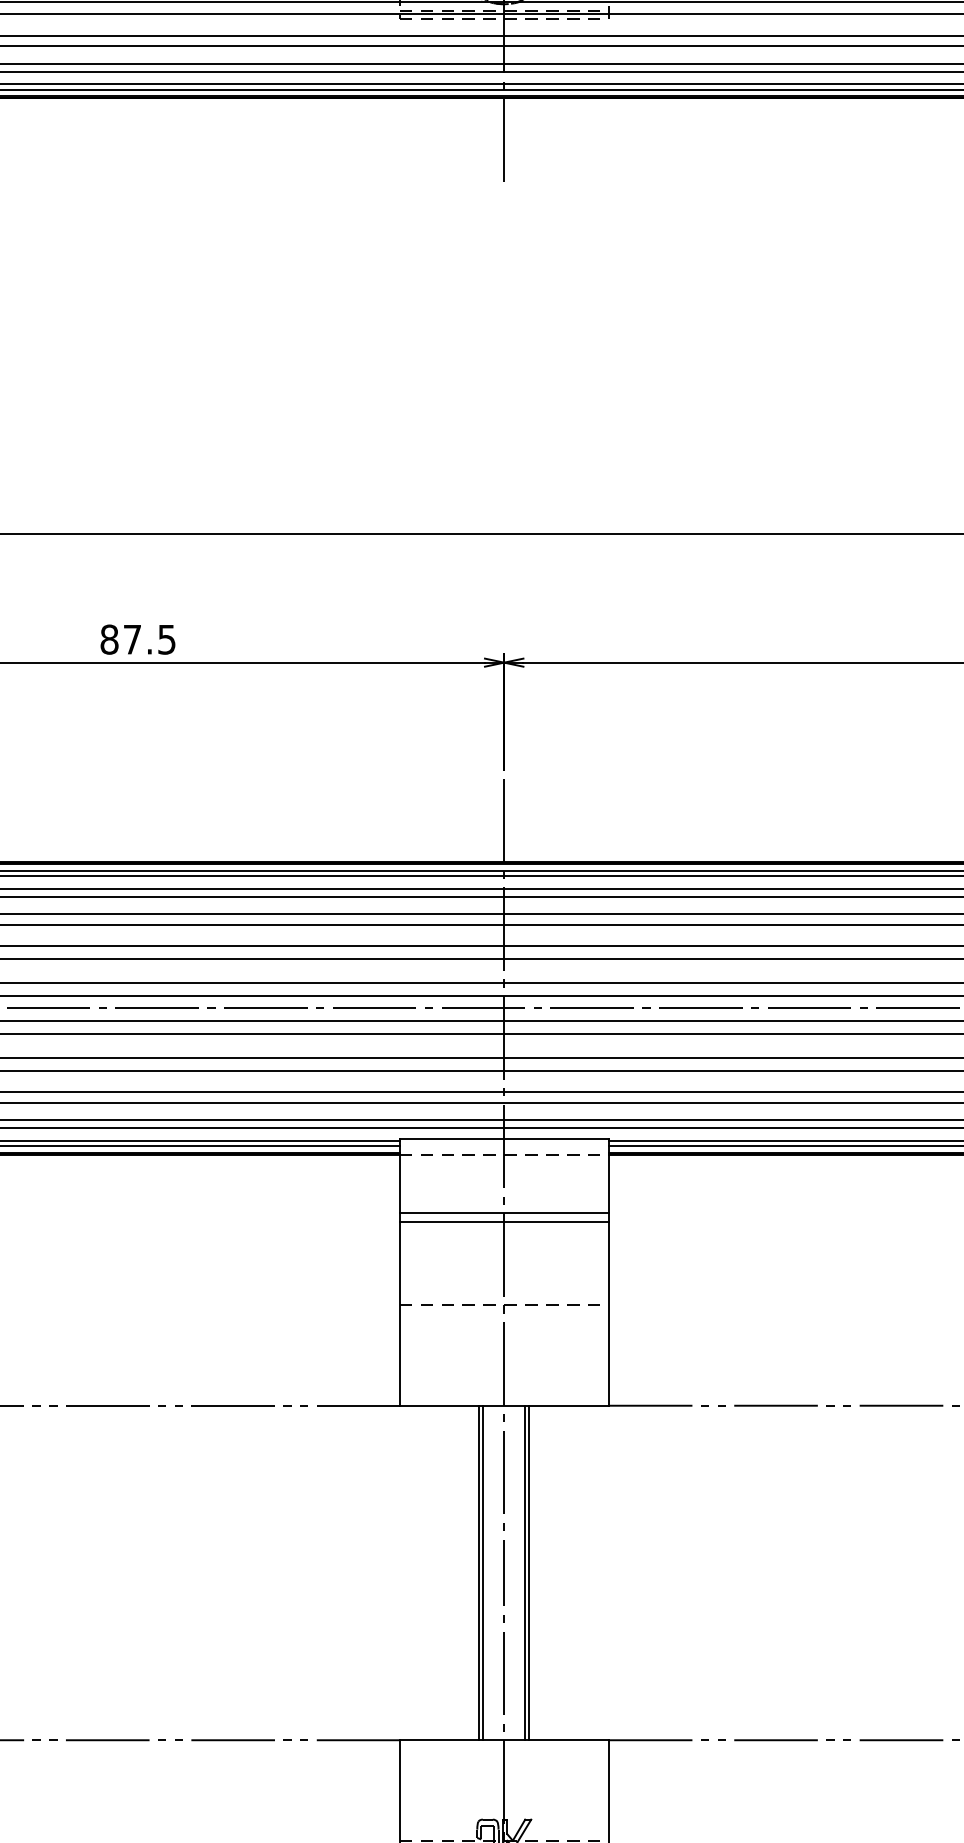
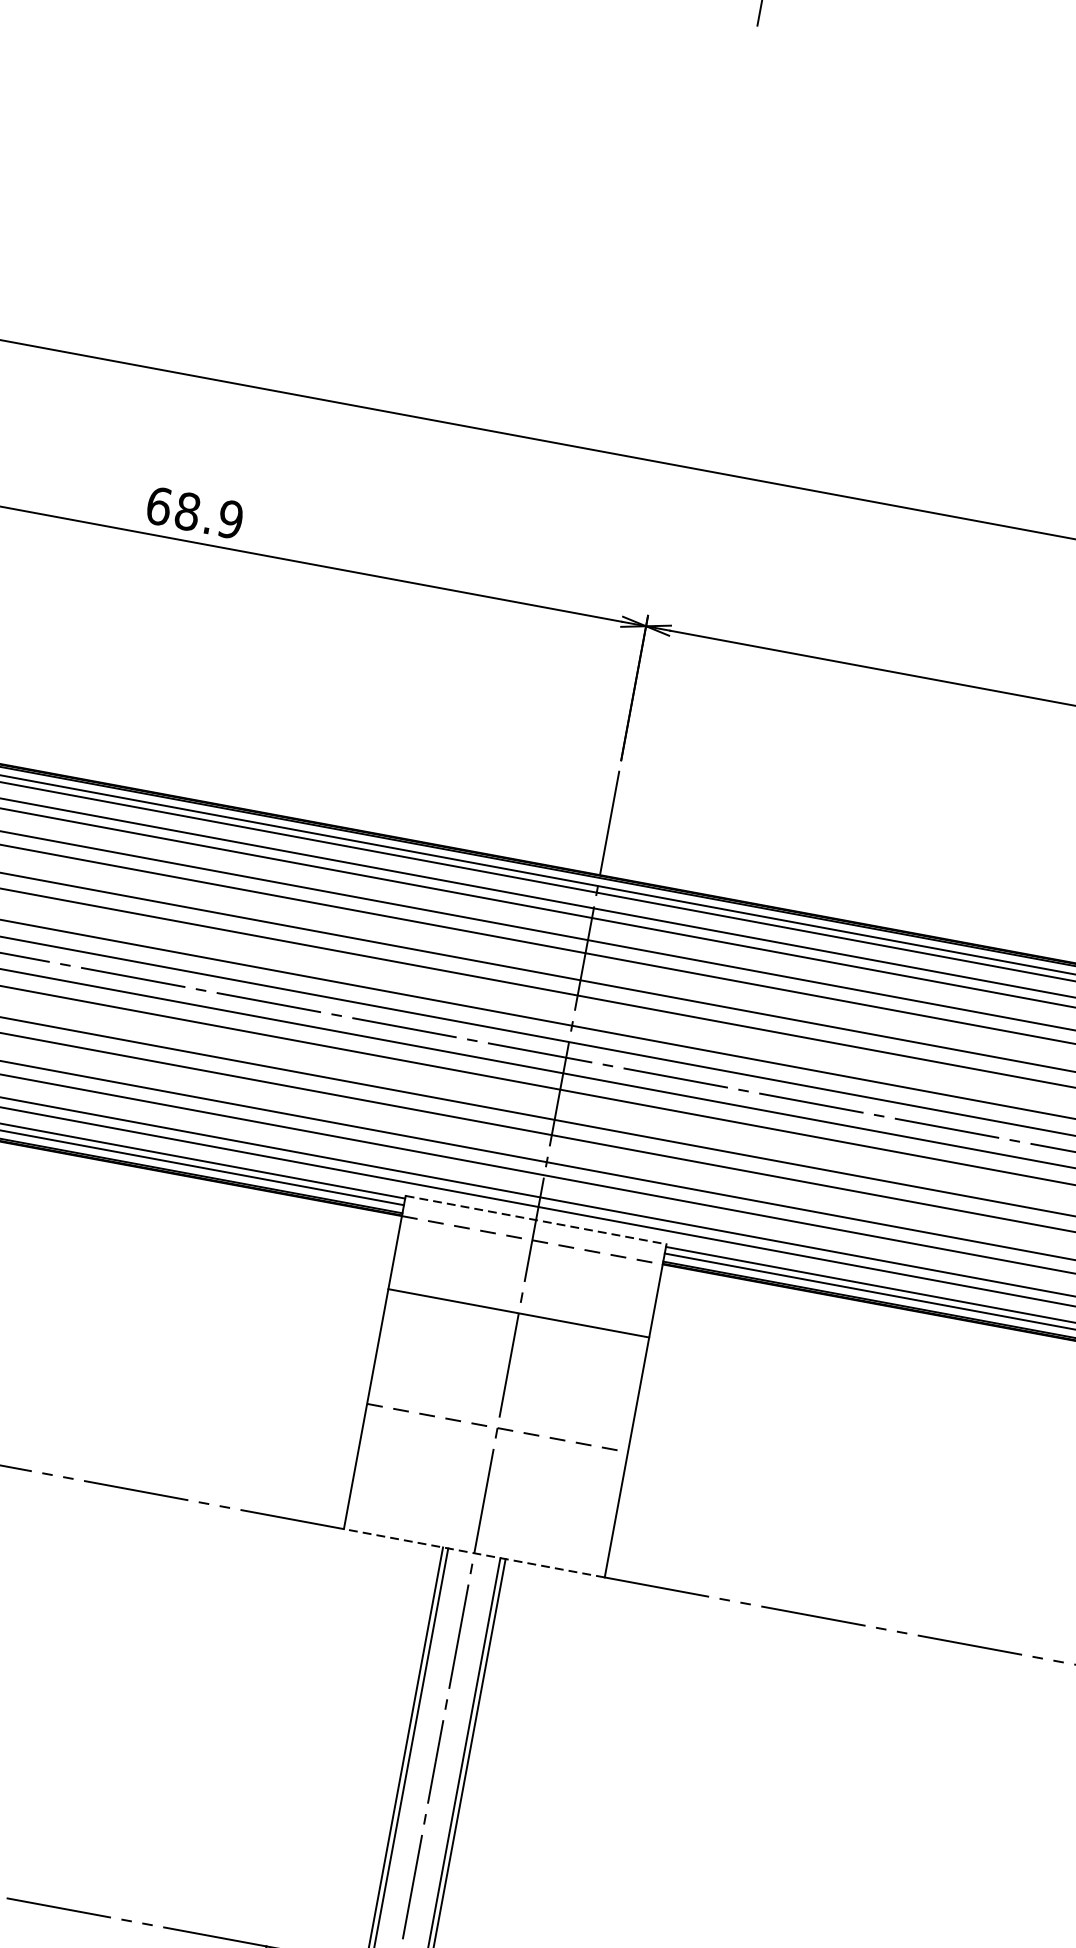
text: (137, 639) -> (193, 512), 87.5 -> 68.9
line: (504, 1138) -> (536, 1219), solid -> dashed
line: (503, 1221) -> (515, 1323), removed
line: (504, 1405) -> (474, 1553), solid -> dashed

